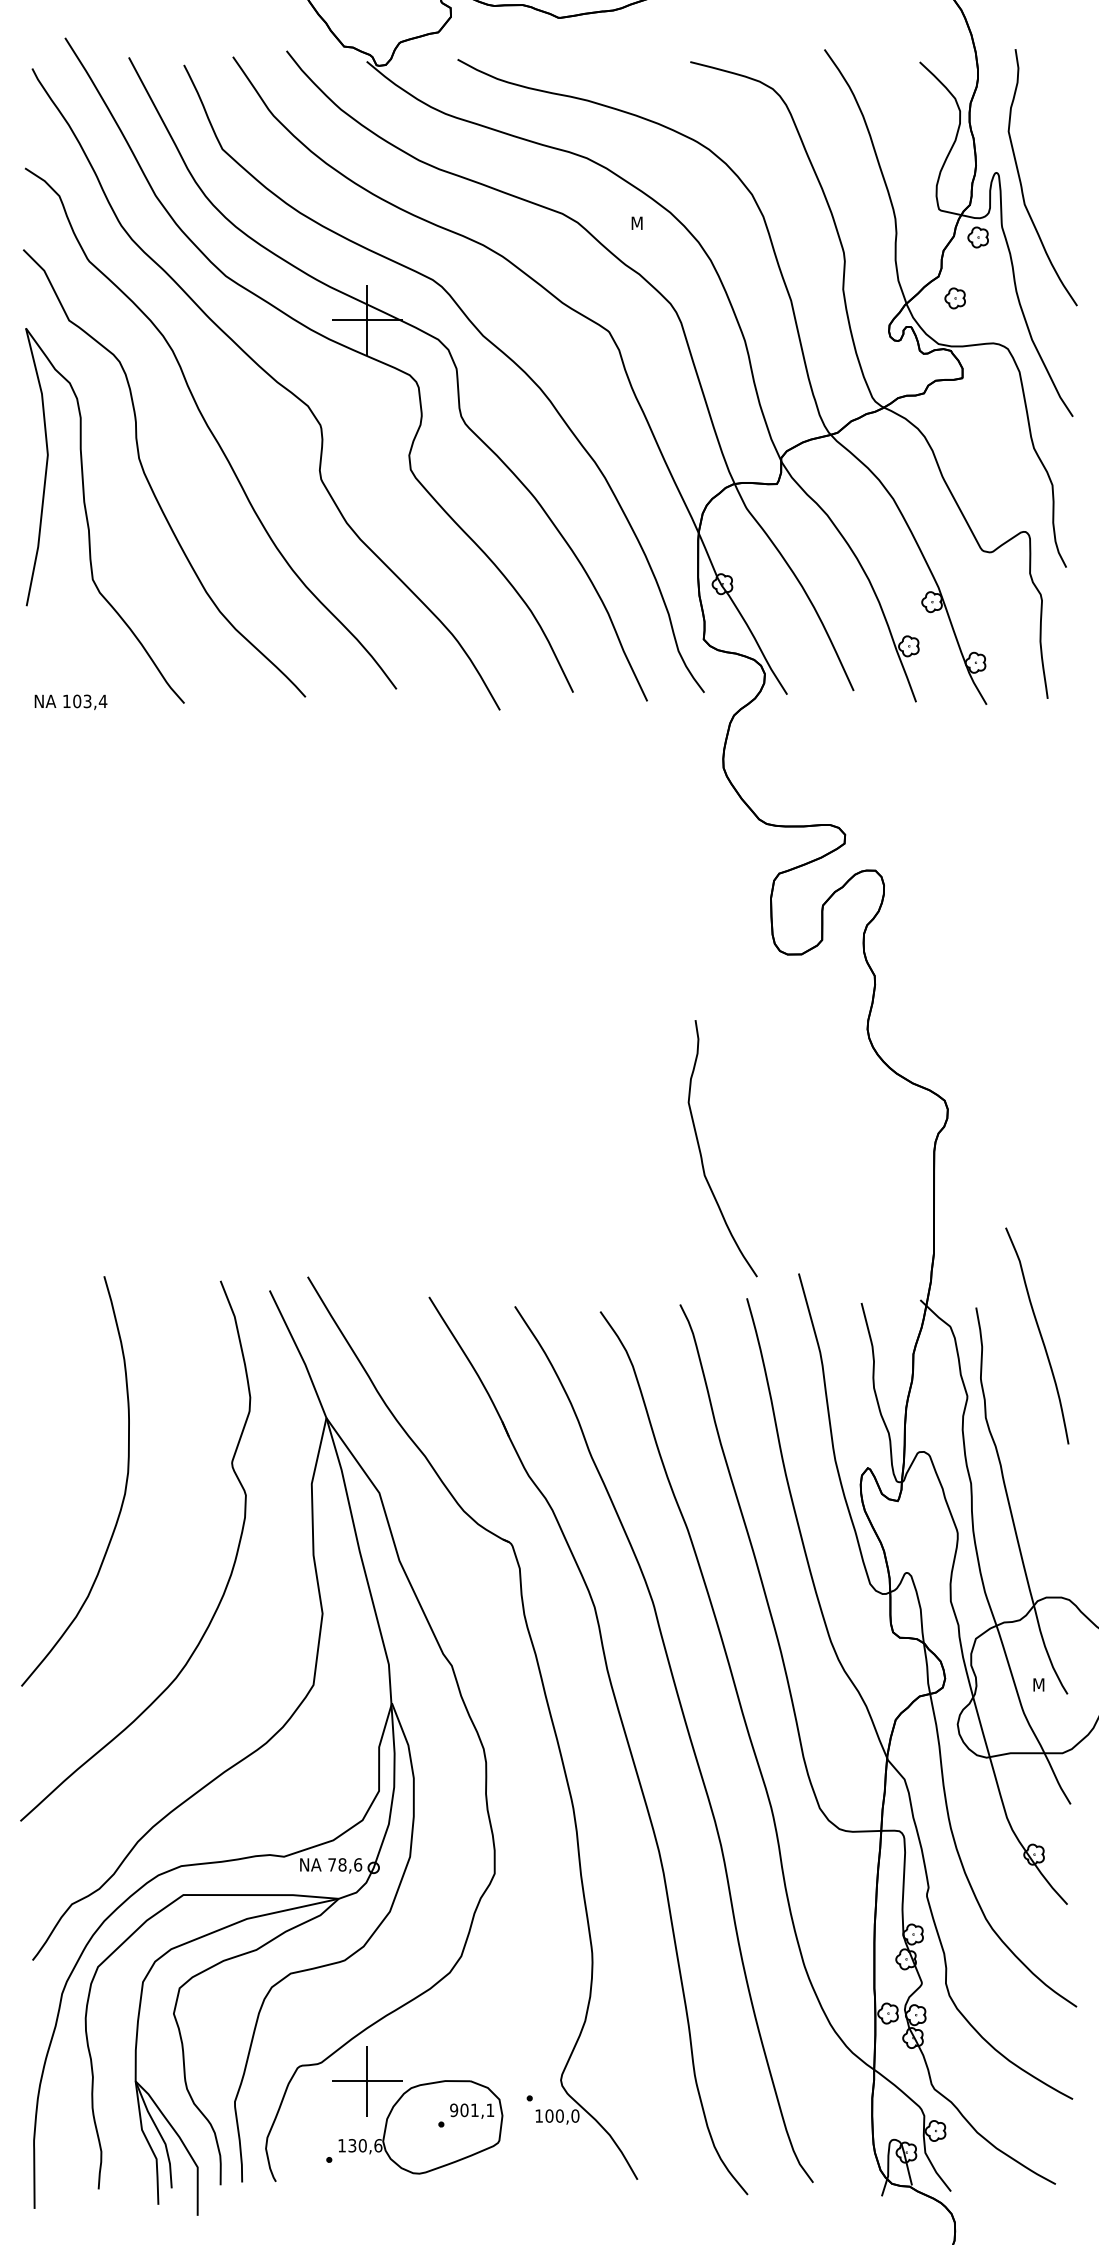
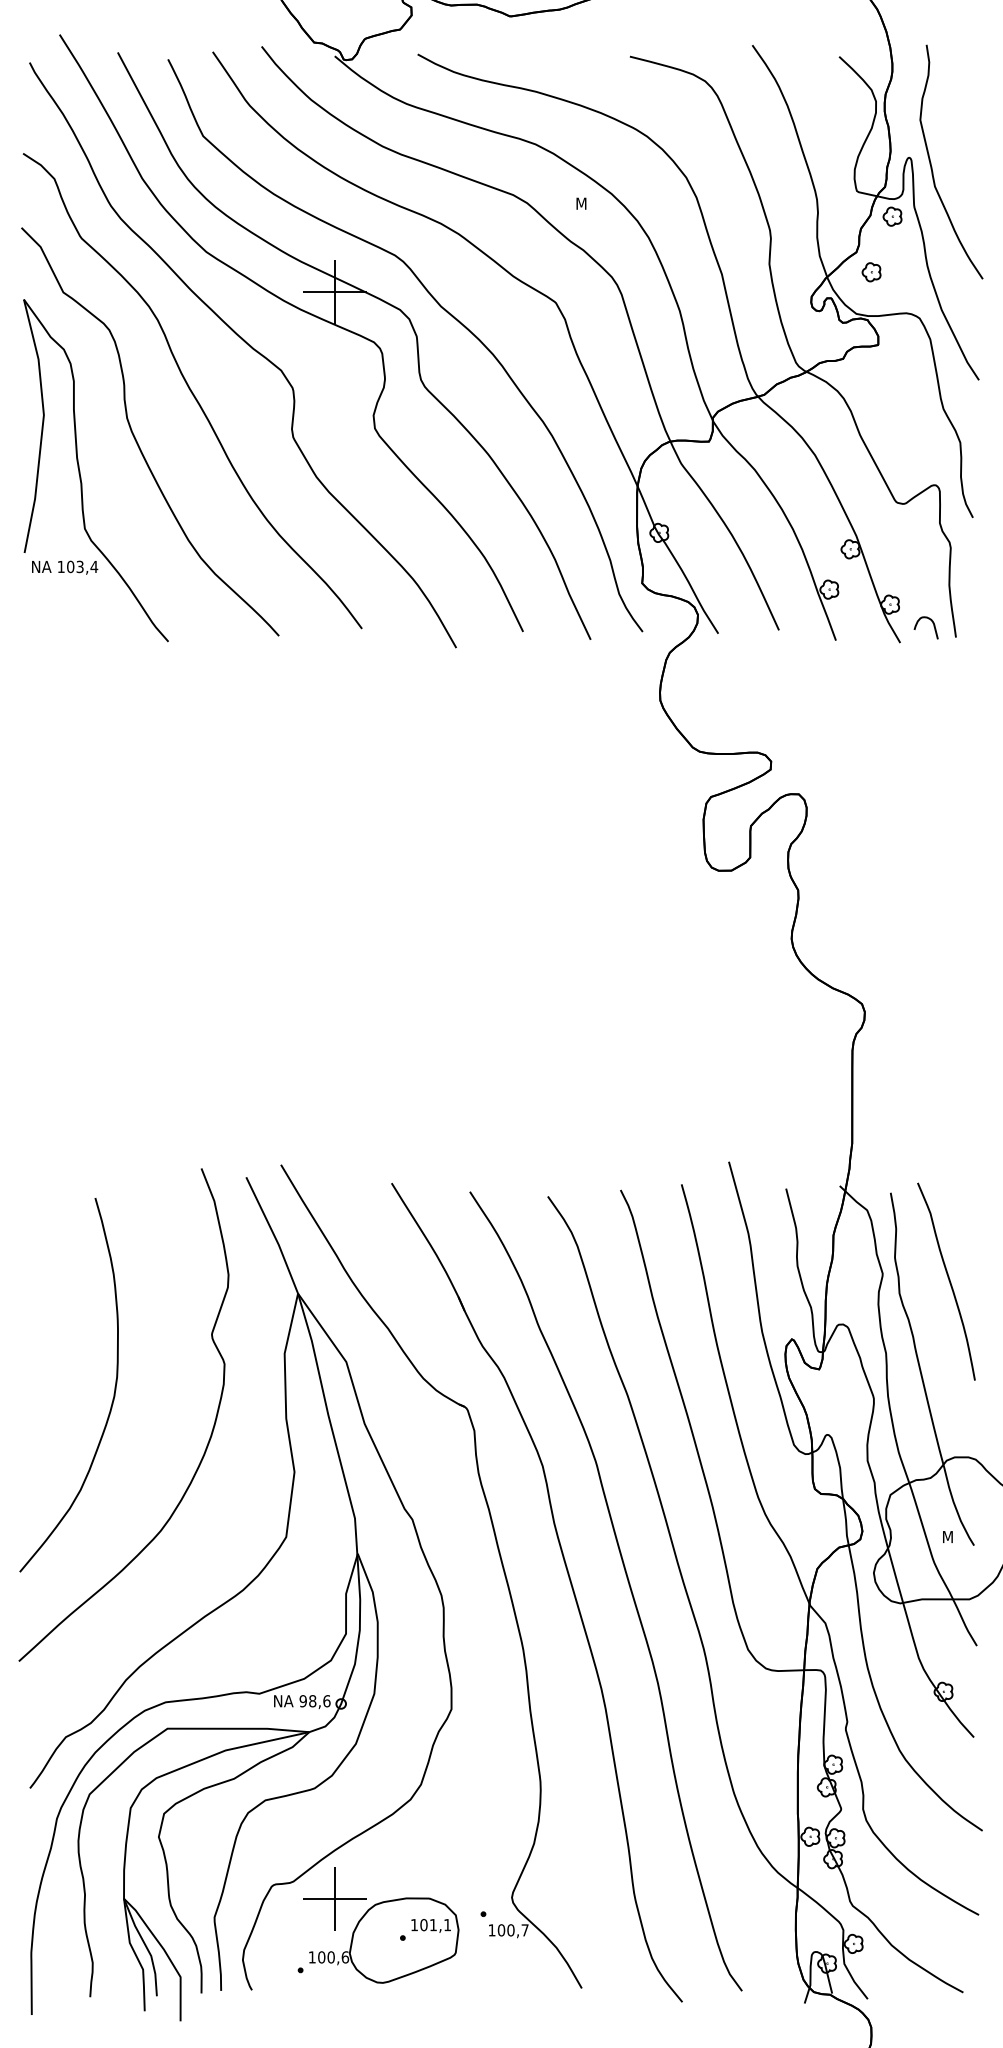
curve: (1022, 684) -> (932, 624), added
text: (70, 702) -> (64, 567), moved
curve: (701, 1152) -> (640, 1051), removed
curve: (1039, 1334) -> (948, 1280), moved
curve: (124, 1489) -> (113, 1392), moved
text: (332, 1864) -> (303, 1700), 78,6 -> 98,6
text: (454, 2110) -> (414, 1925), 901,1 -> 101,1
text: (575, 2115) -> (525, 1929), 100,0 -> 100,7
text: (352, 2145) -> (321, 1957), 130,6 -> 100,6

